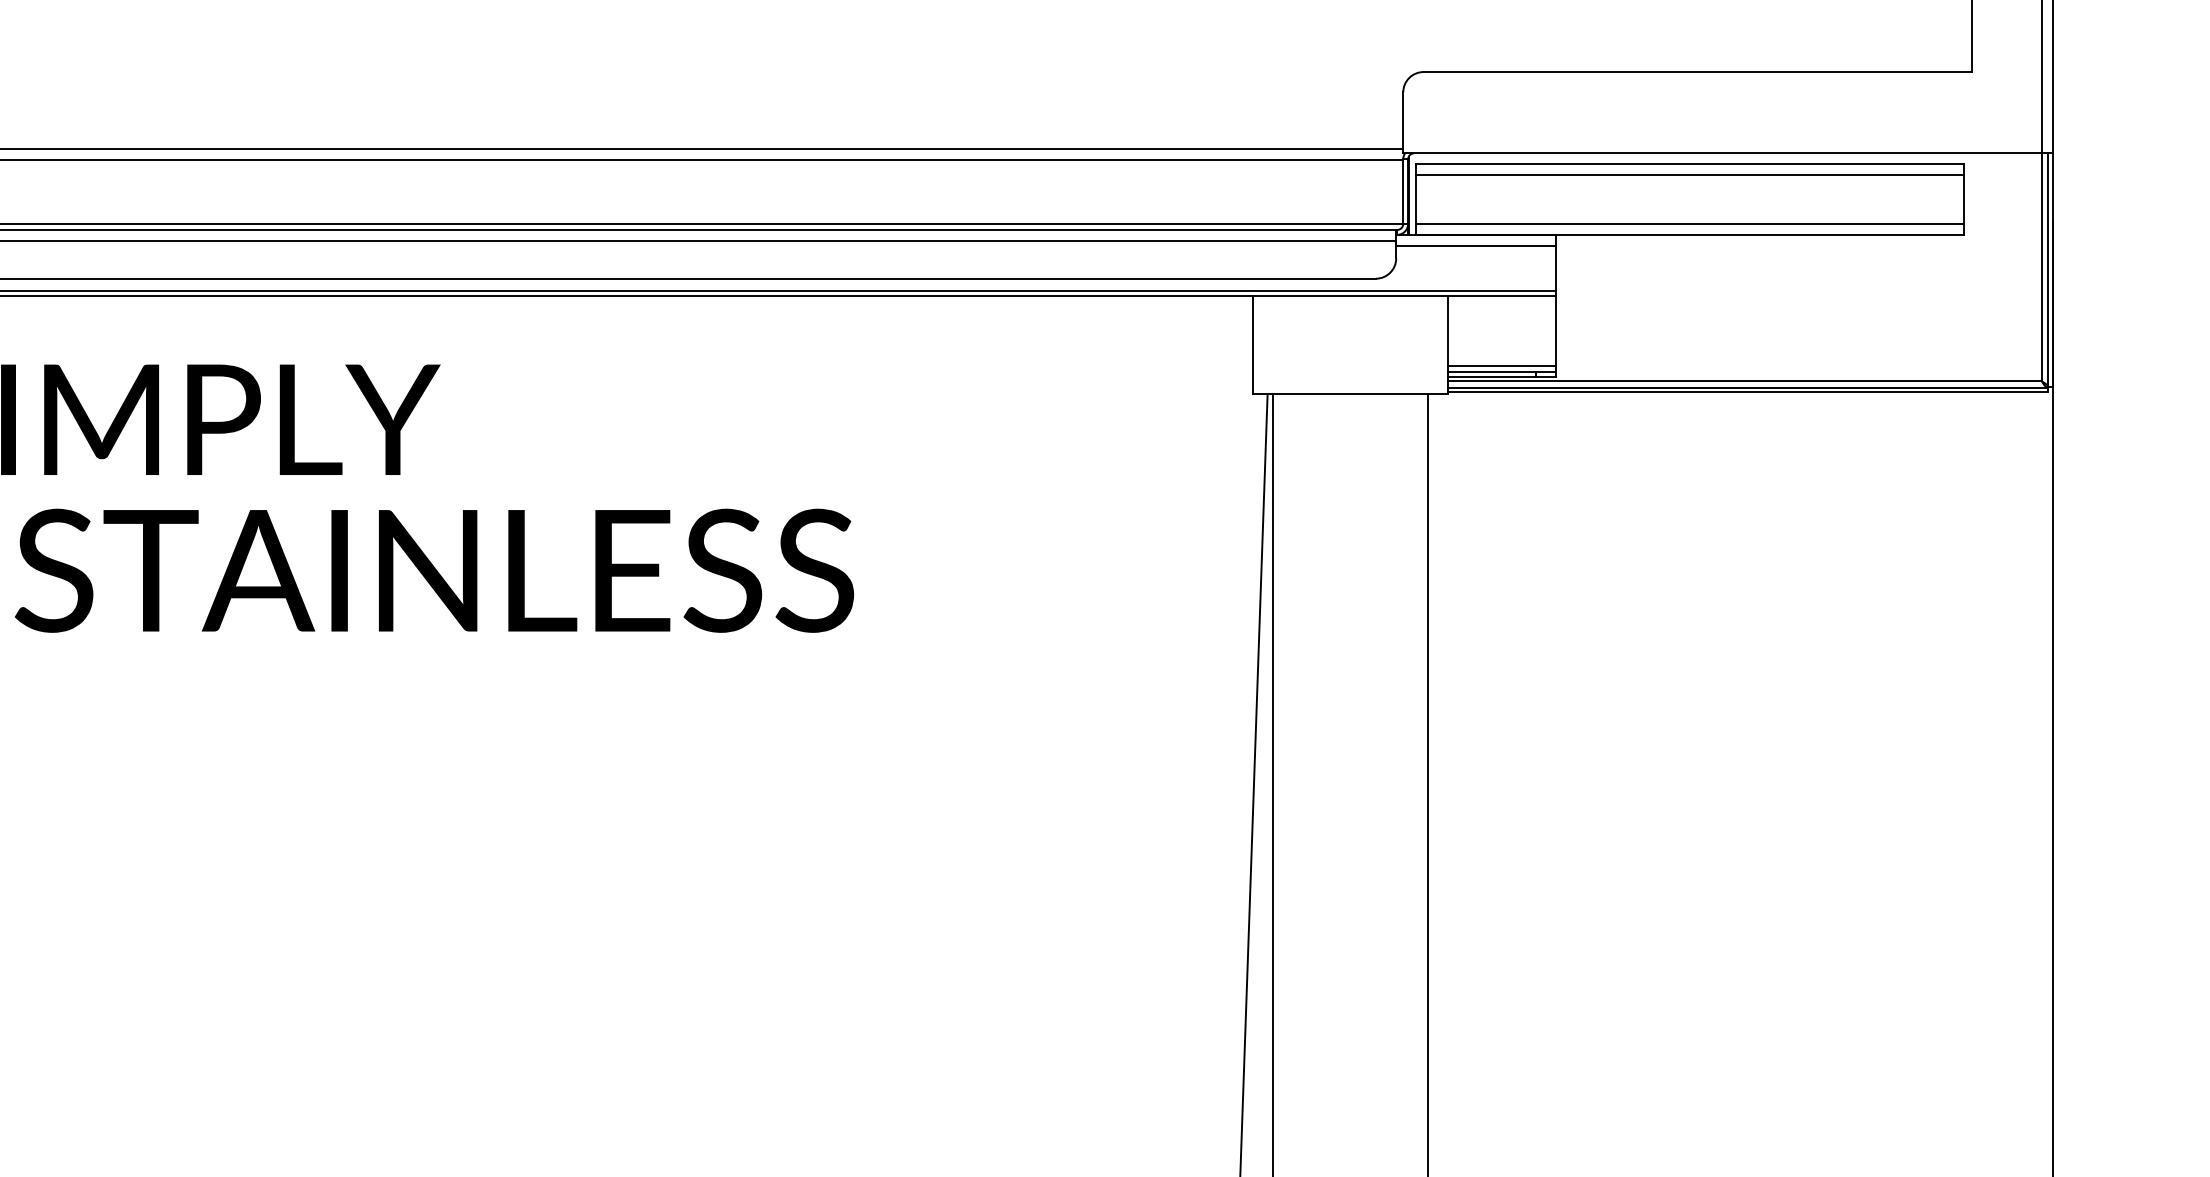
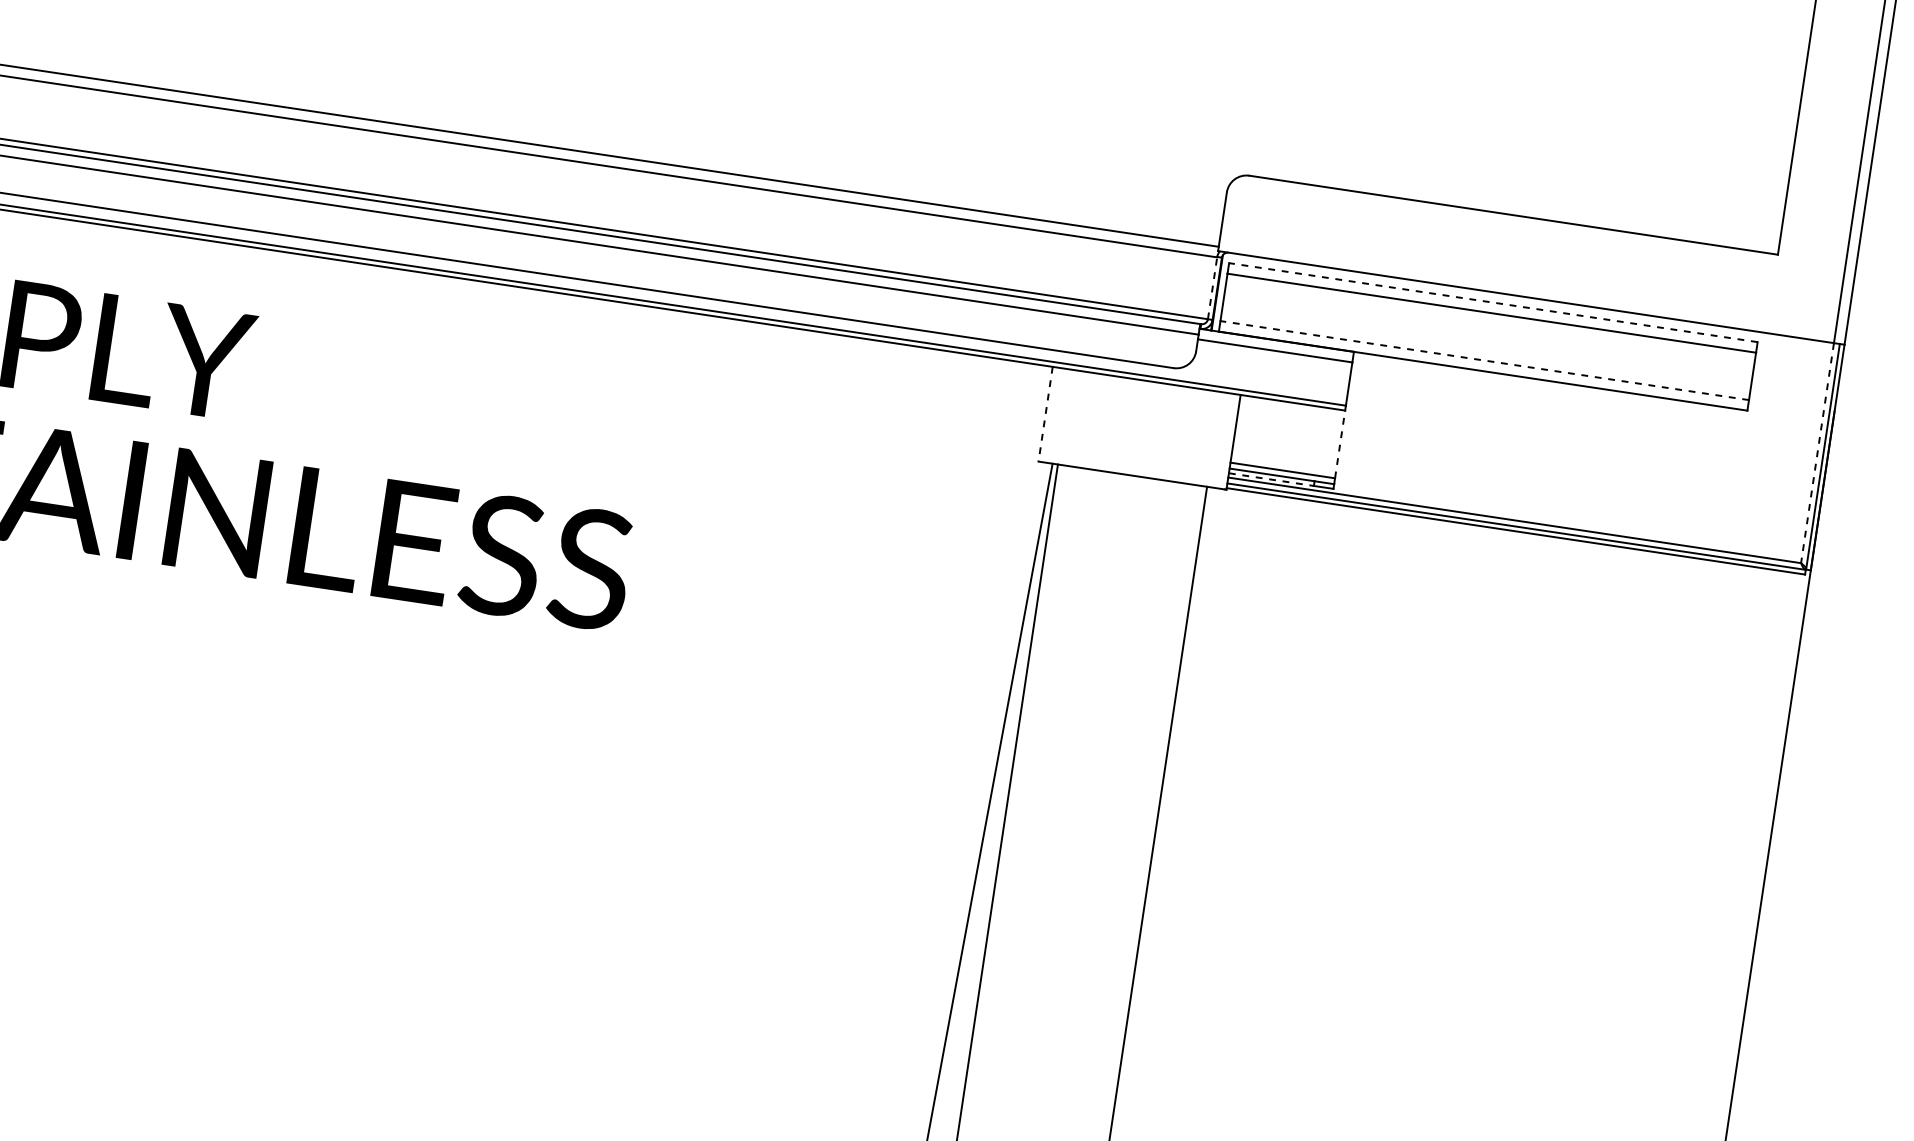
line: (1689, 163) -> (1492, 302), solid -> dashed
line: (1403, 191) -> (1212, 288), solid -> dashed
line: (1689, 223) -> (1484, 360), solid -> dashed
line: (2041, 267) -> (1817, 453), solid -> dashed
line: (1556, 330) -> (1340, 444), solid -> dashed
line: (1253, 345) -> (1046, 414), solid -> dashed
line: (1492, 376) -> (1271, 479), solid -> dashed

